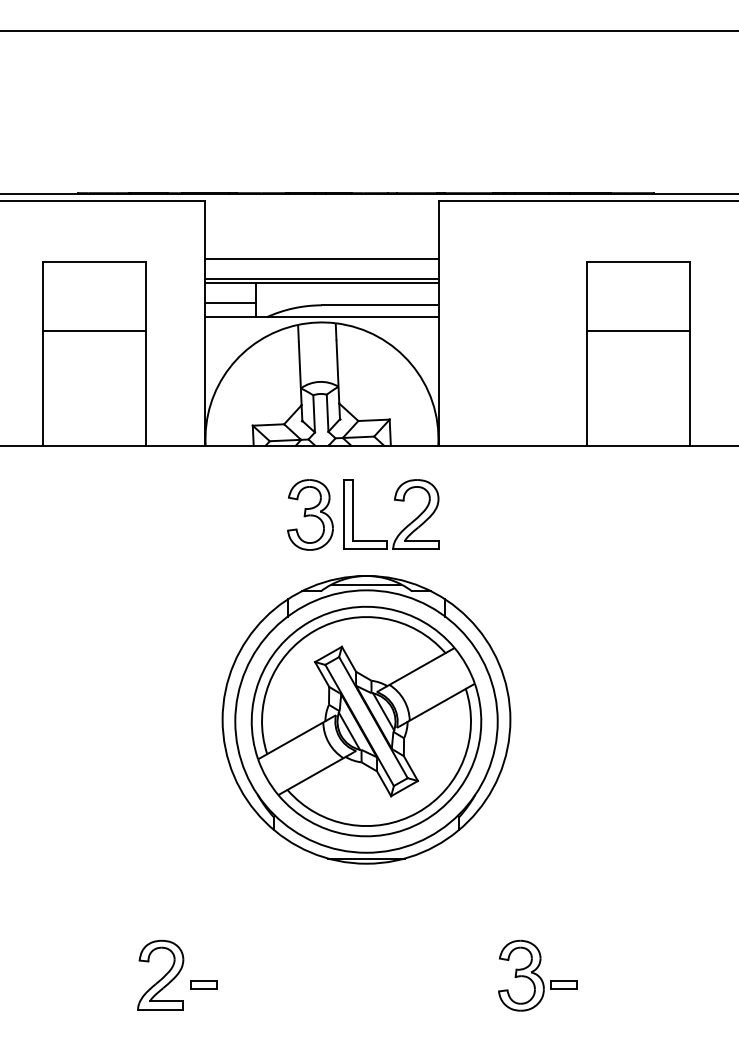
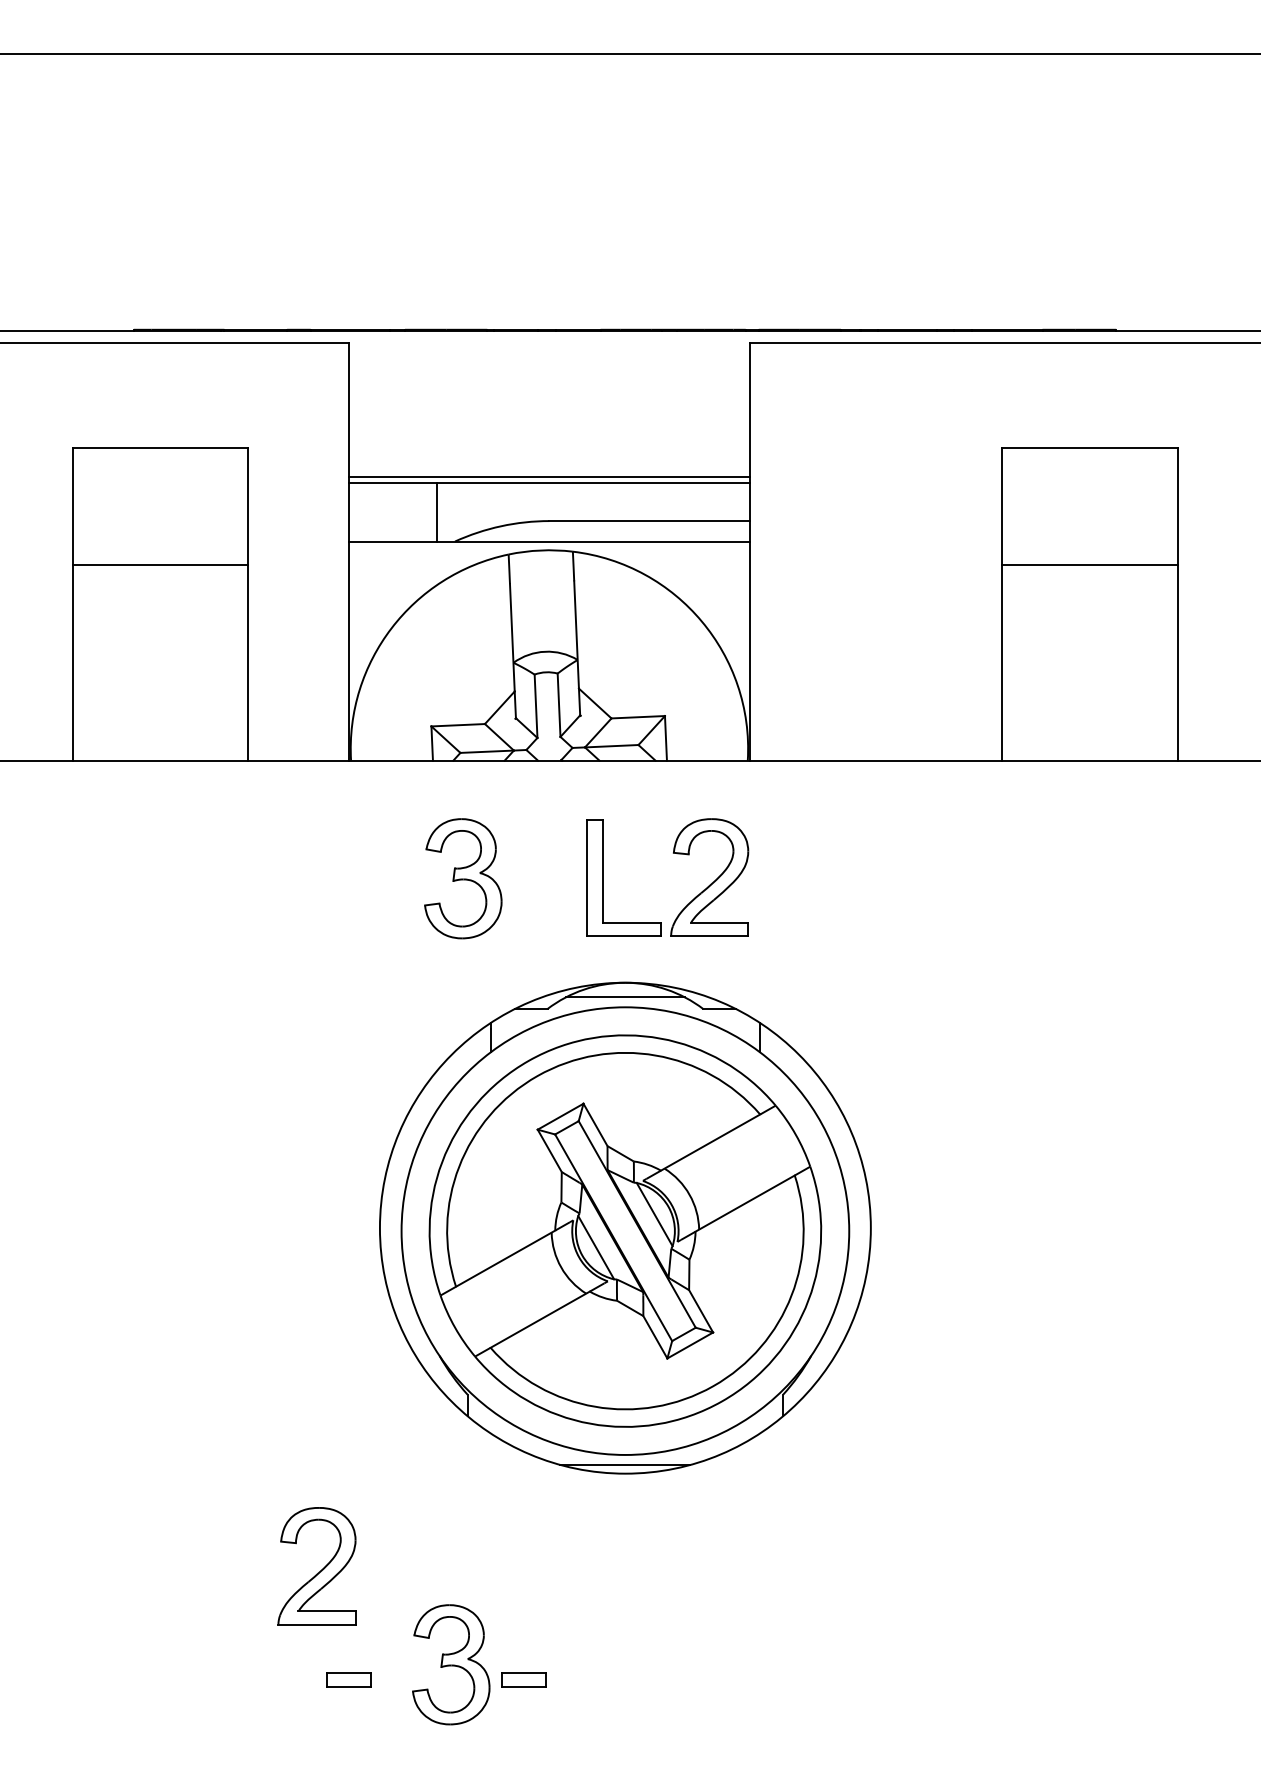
line: (321, 259) -> (548, 442), removed
line: (230, 303) -> (393, 517), removed
part: (310, 514) -> (463, 877), moved
part: (160, 974) -> (316, 1565), moved
part: (537, 975) -> (478, 1664), moved

